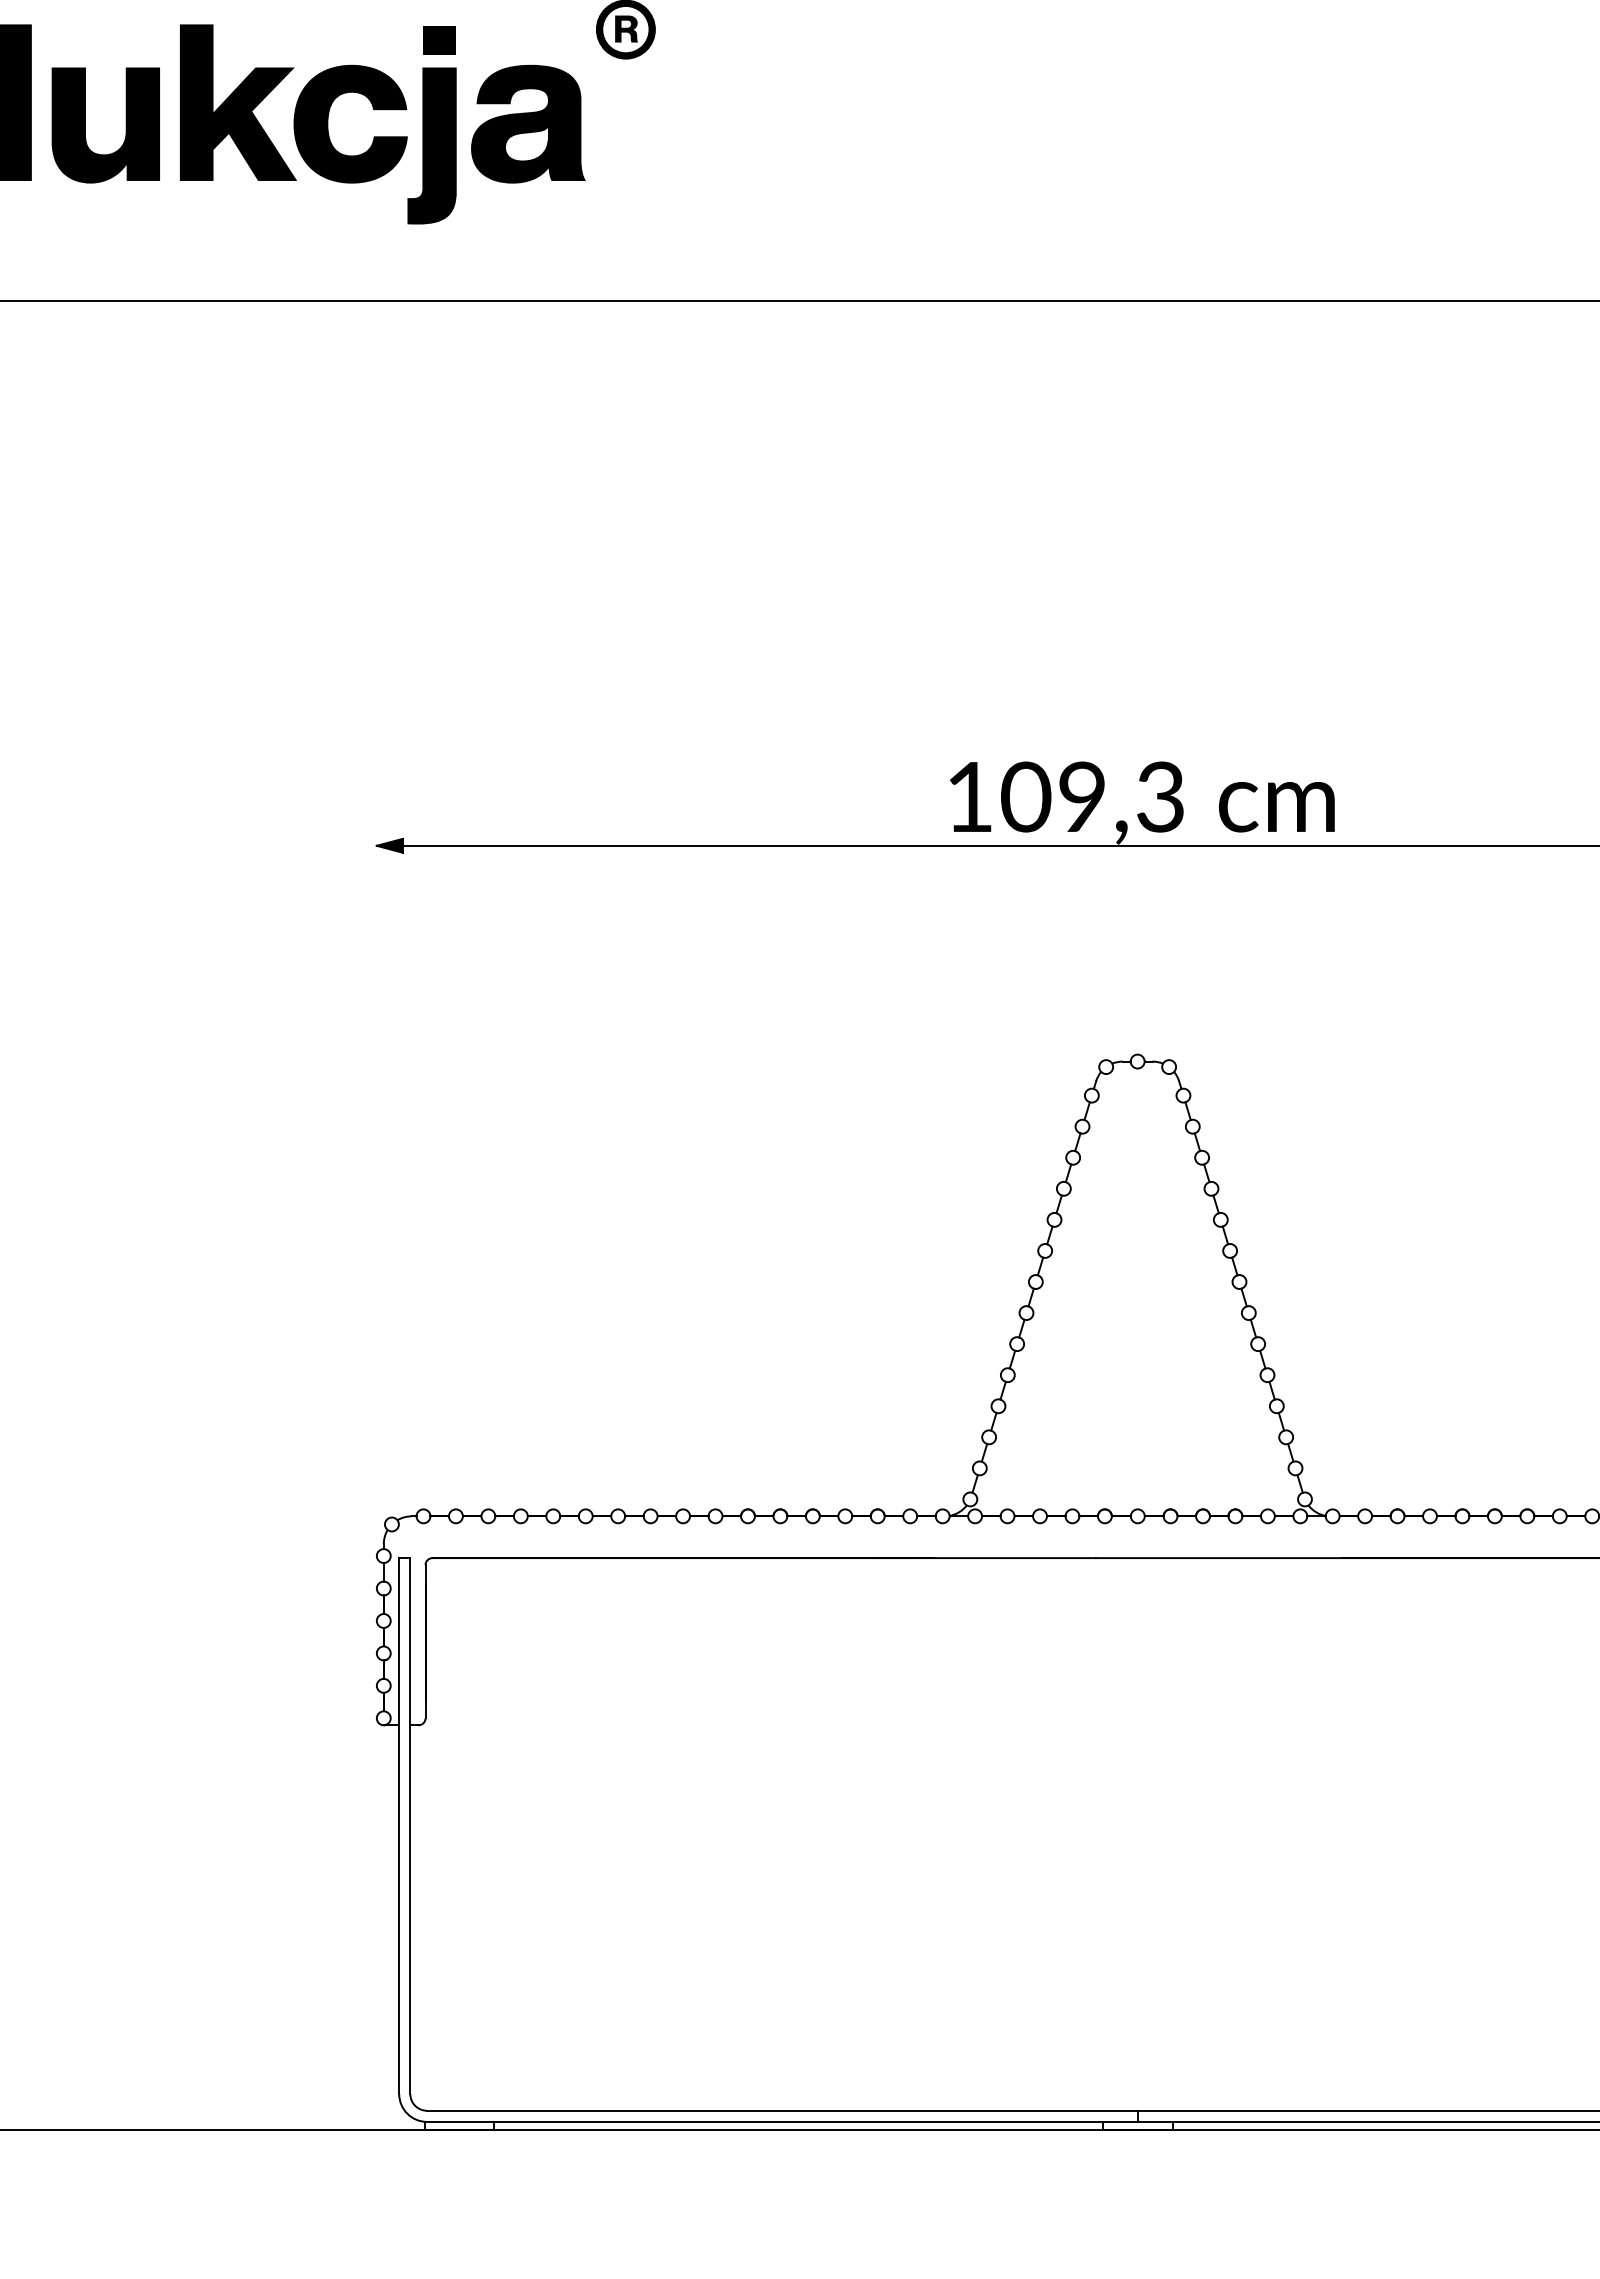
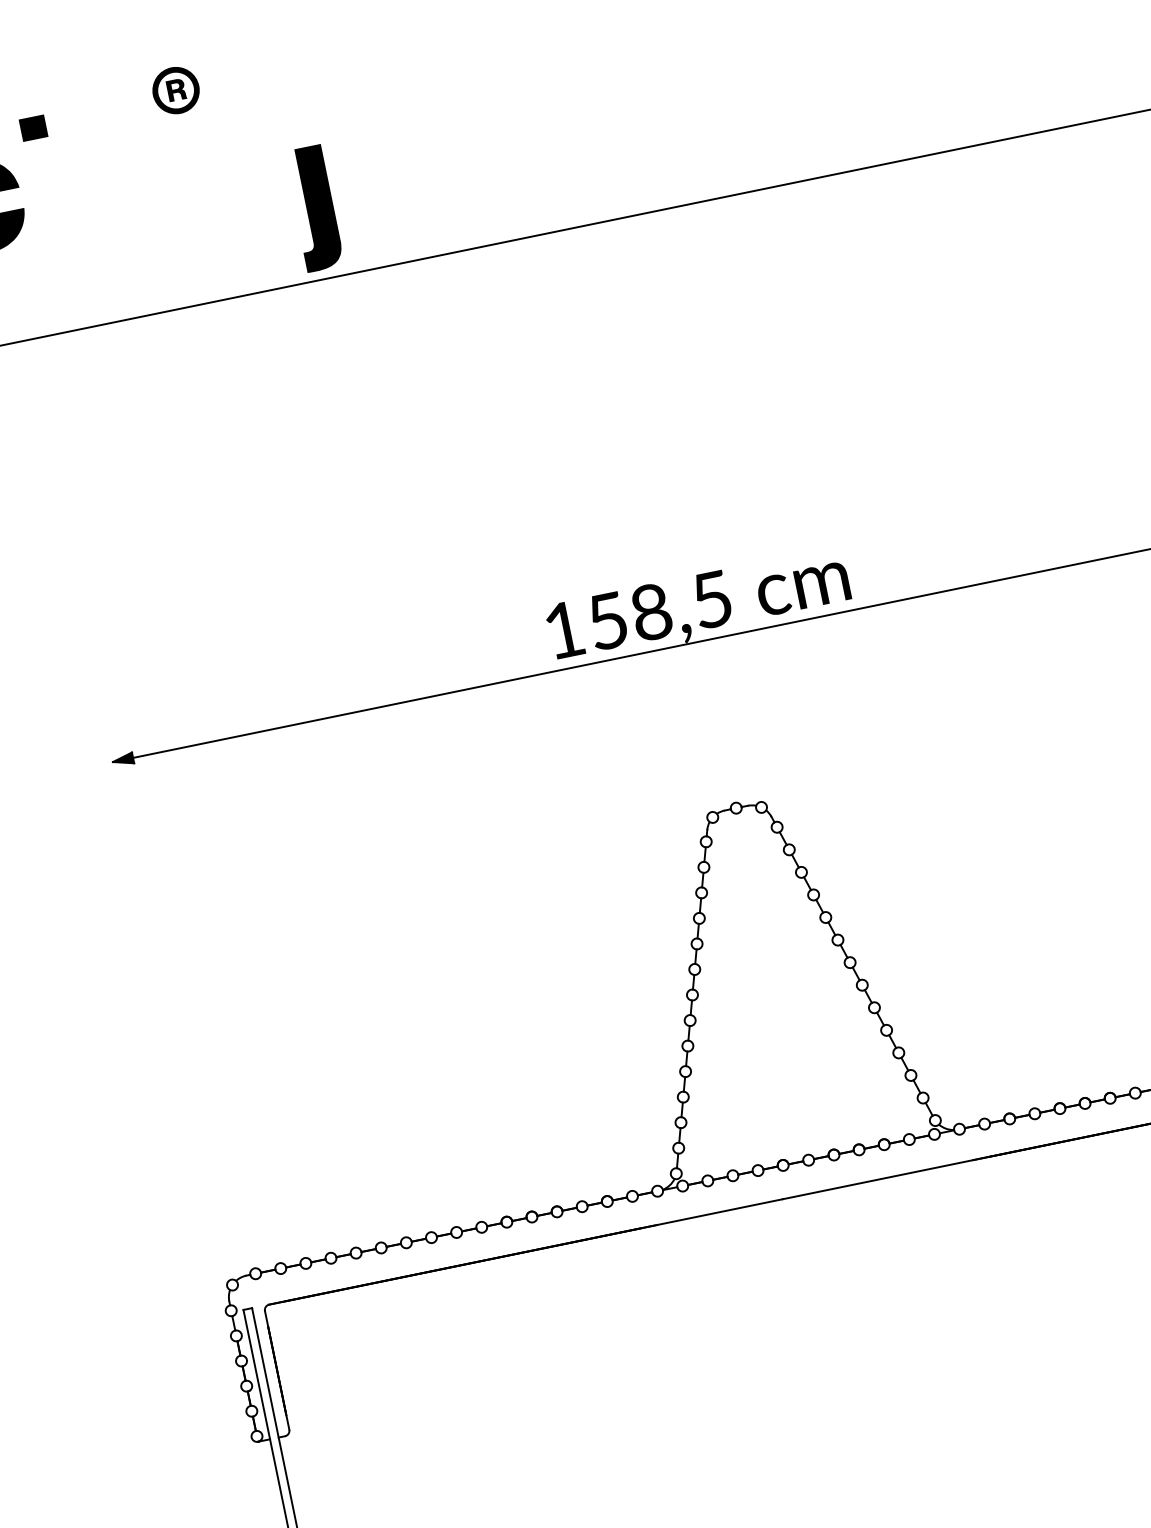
part: (528, 123) -> (115, 178), removed
part: (431, 145) -> (313, 208), moved
text: (1092, 796) -> (659, 610), 109,3 -> 158,5

